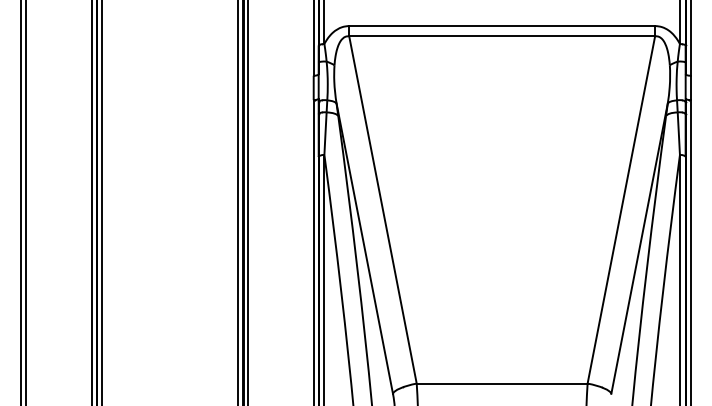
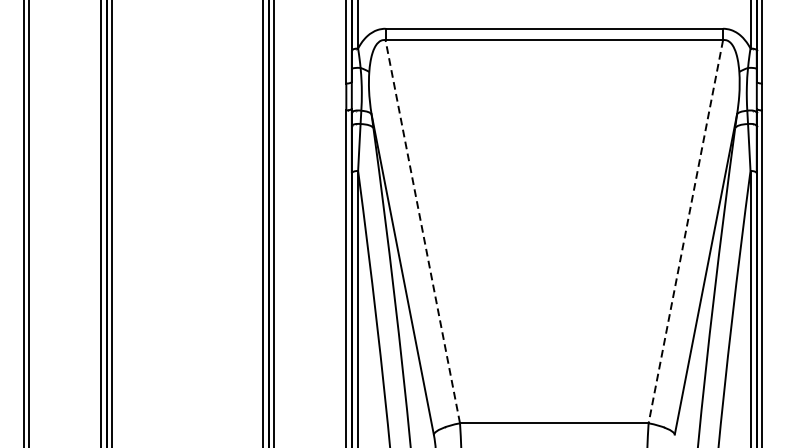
line: (382, 209) -> (422, 231), solid -> dashed
line: (621, 209) -> (686, 231), solid -> dashed

